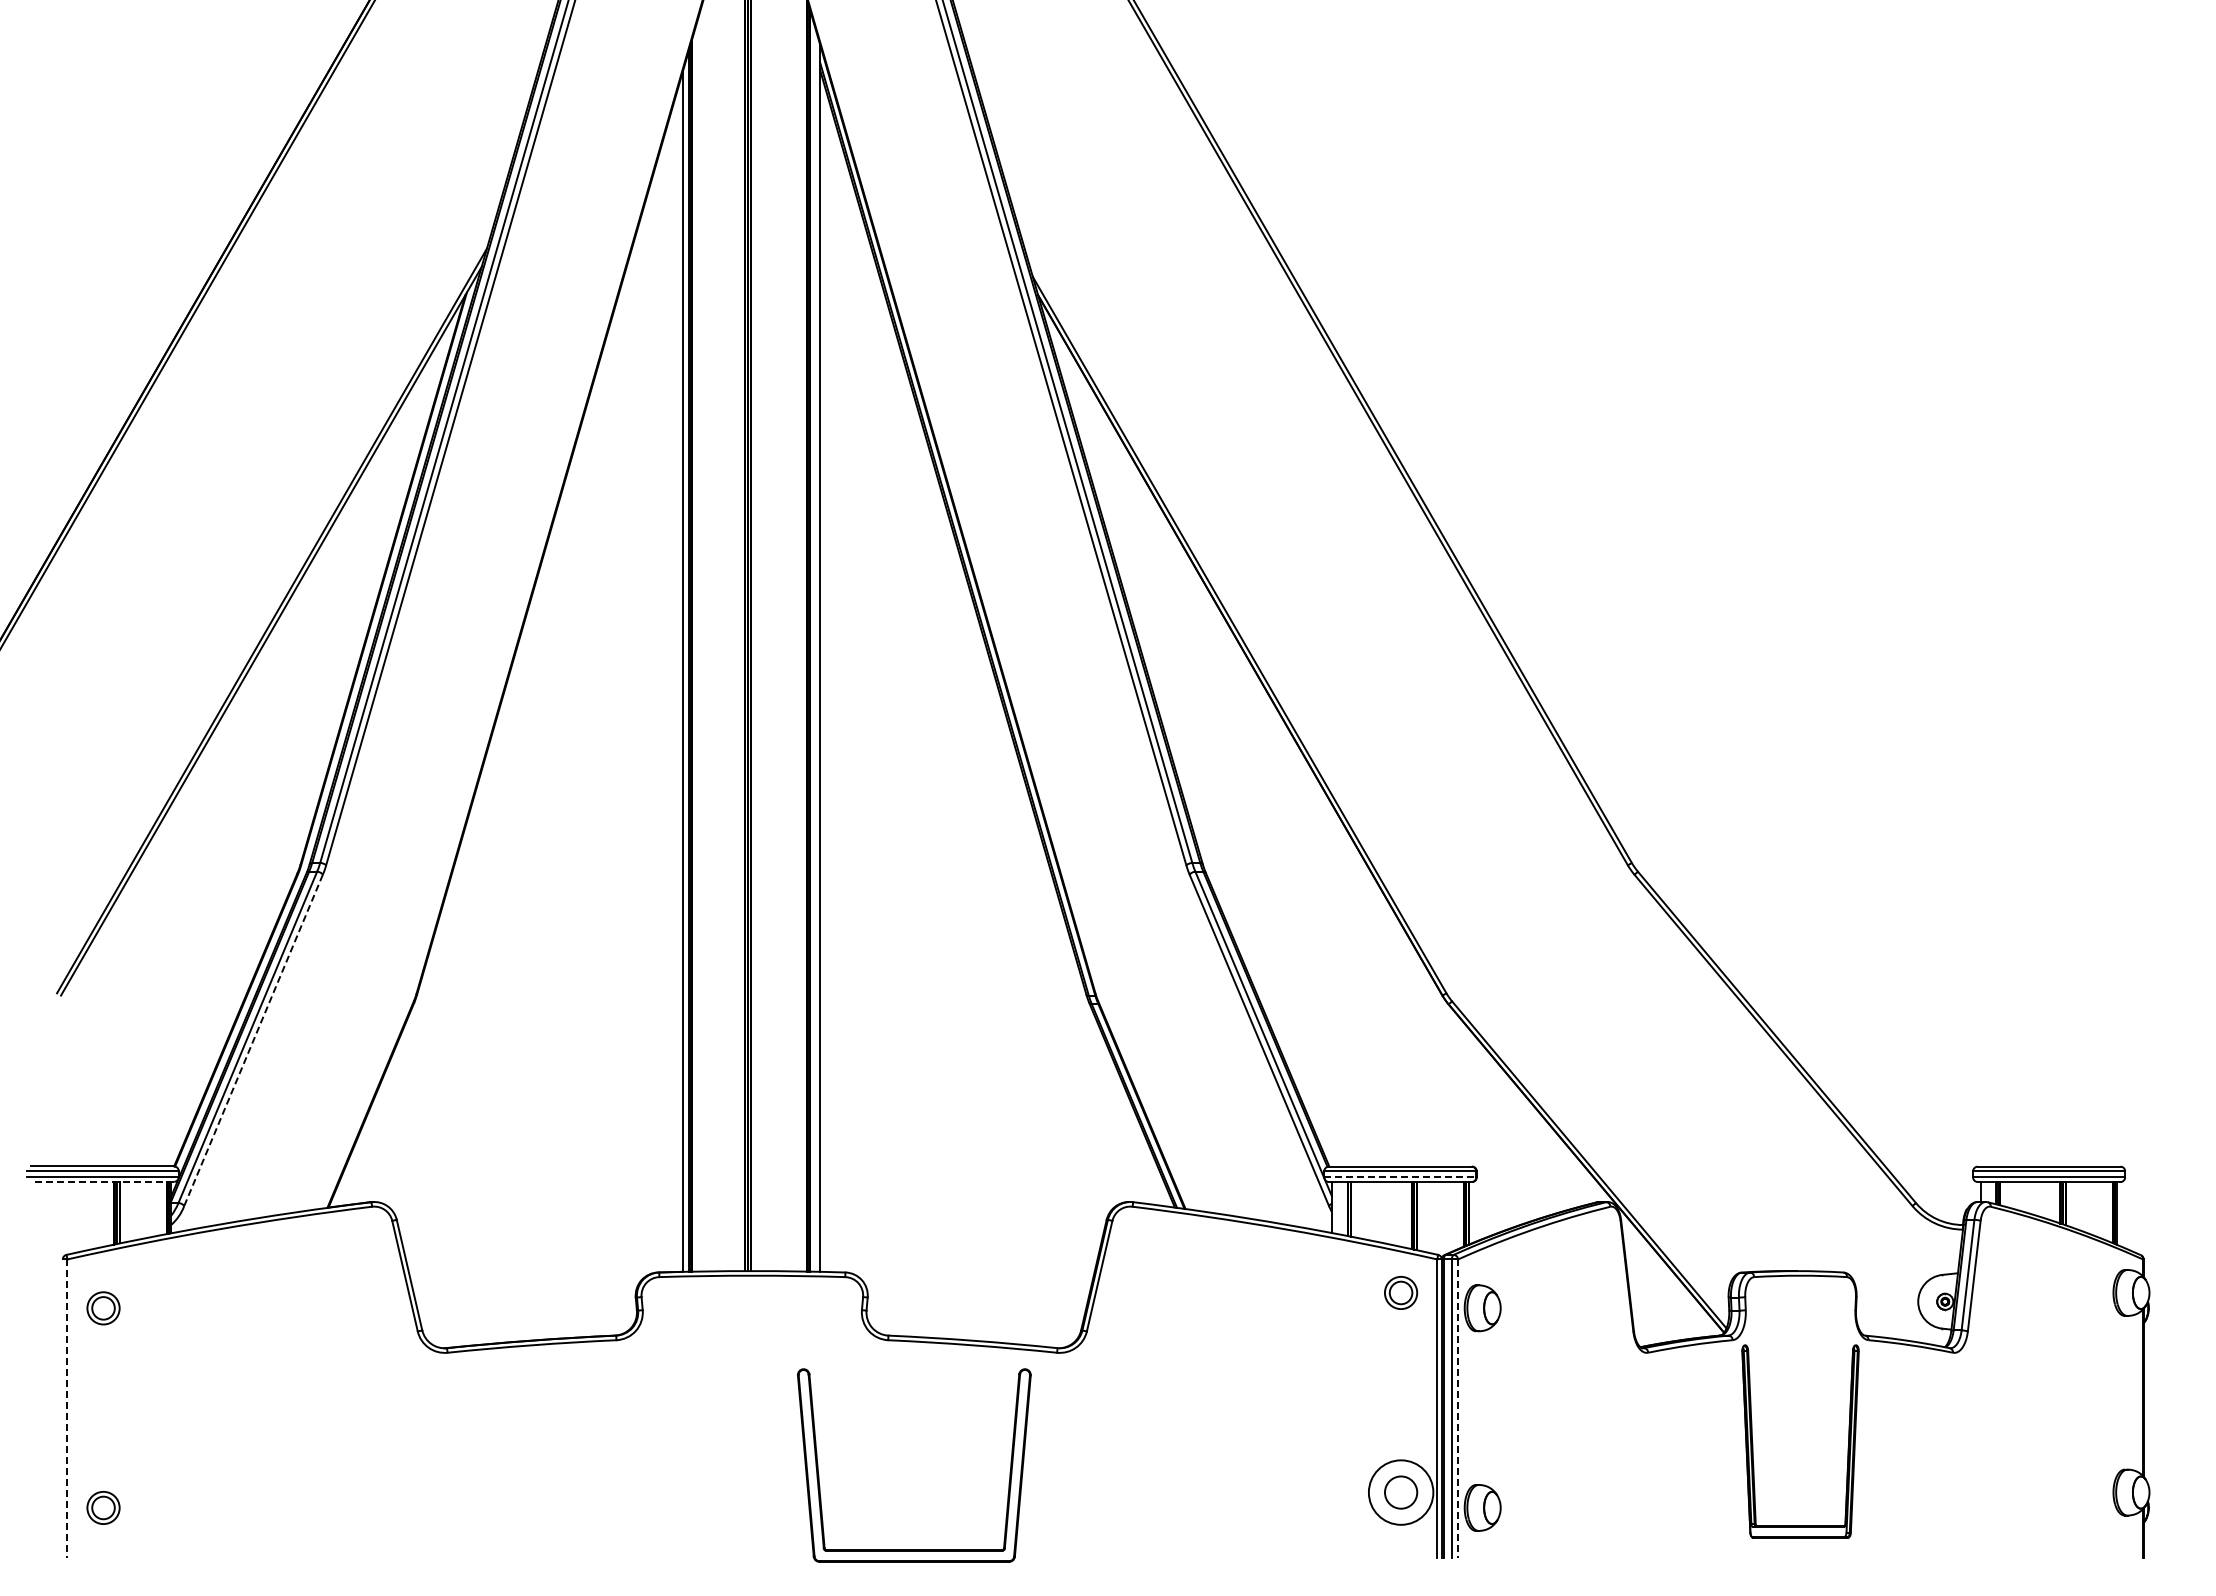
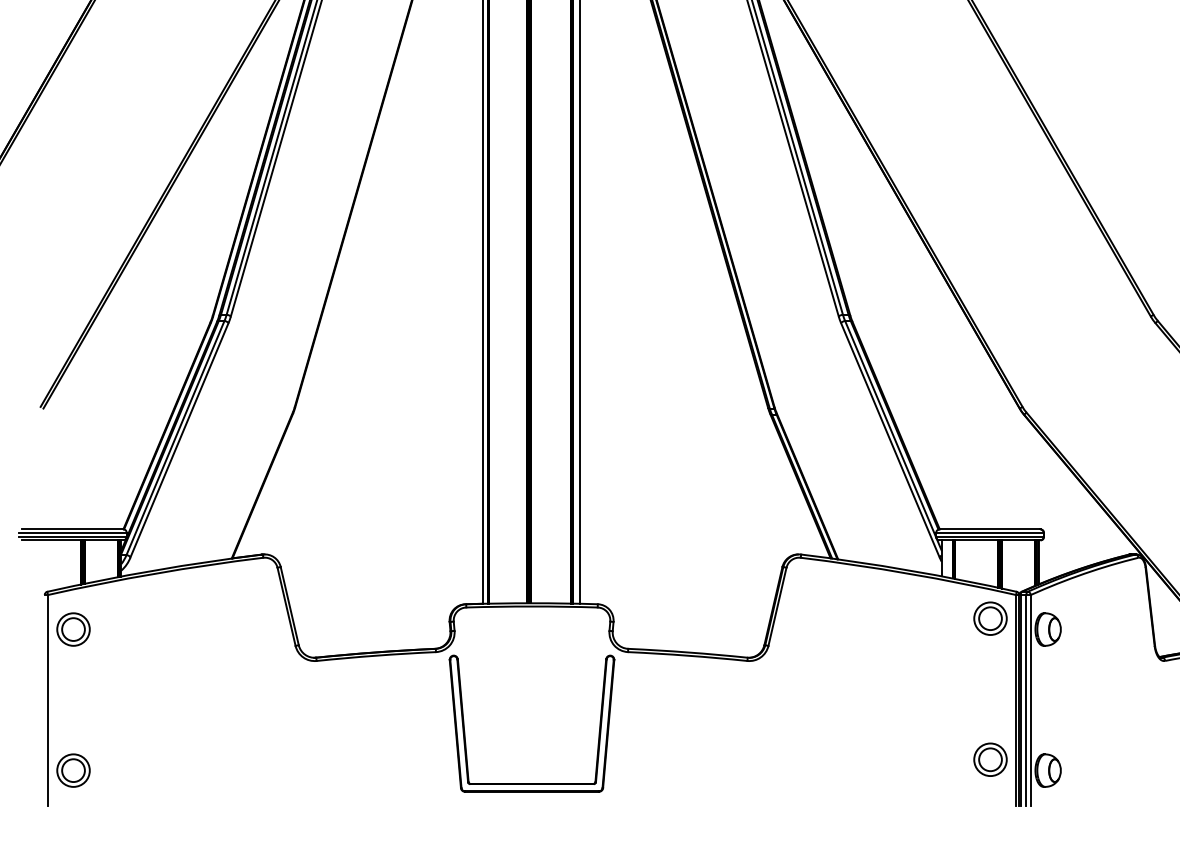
line: (253, 1040) -> (179, 440), dashed -> solid
line: (1400, 1177) -> (990, 537), dashed -> solid
line: (102, 1181) -> (72, 539), dashed -> solid
part: (1400, 1292) -> (990, 618), size x1.43
part: (103, 1308) -> (73, 629), size x1.43
line: (67, 1409) -> (48, 701), dashed -> solid
line: (1458, 1409) -> (1031, 701), dashed -> solid
circle: (1401, 1492) -> (990, 759), size x0.71
part: (103, 1507) -> (73, 770), size x1.43
part: (914, 1549) -> (532, 783), moved

